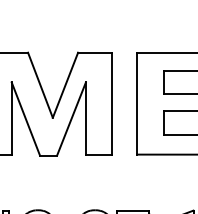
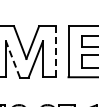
line: (111, 104) -> (55, 52), solid -> dashed
line: (24, 119) -> (12, 59), solid -> dashed

